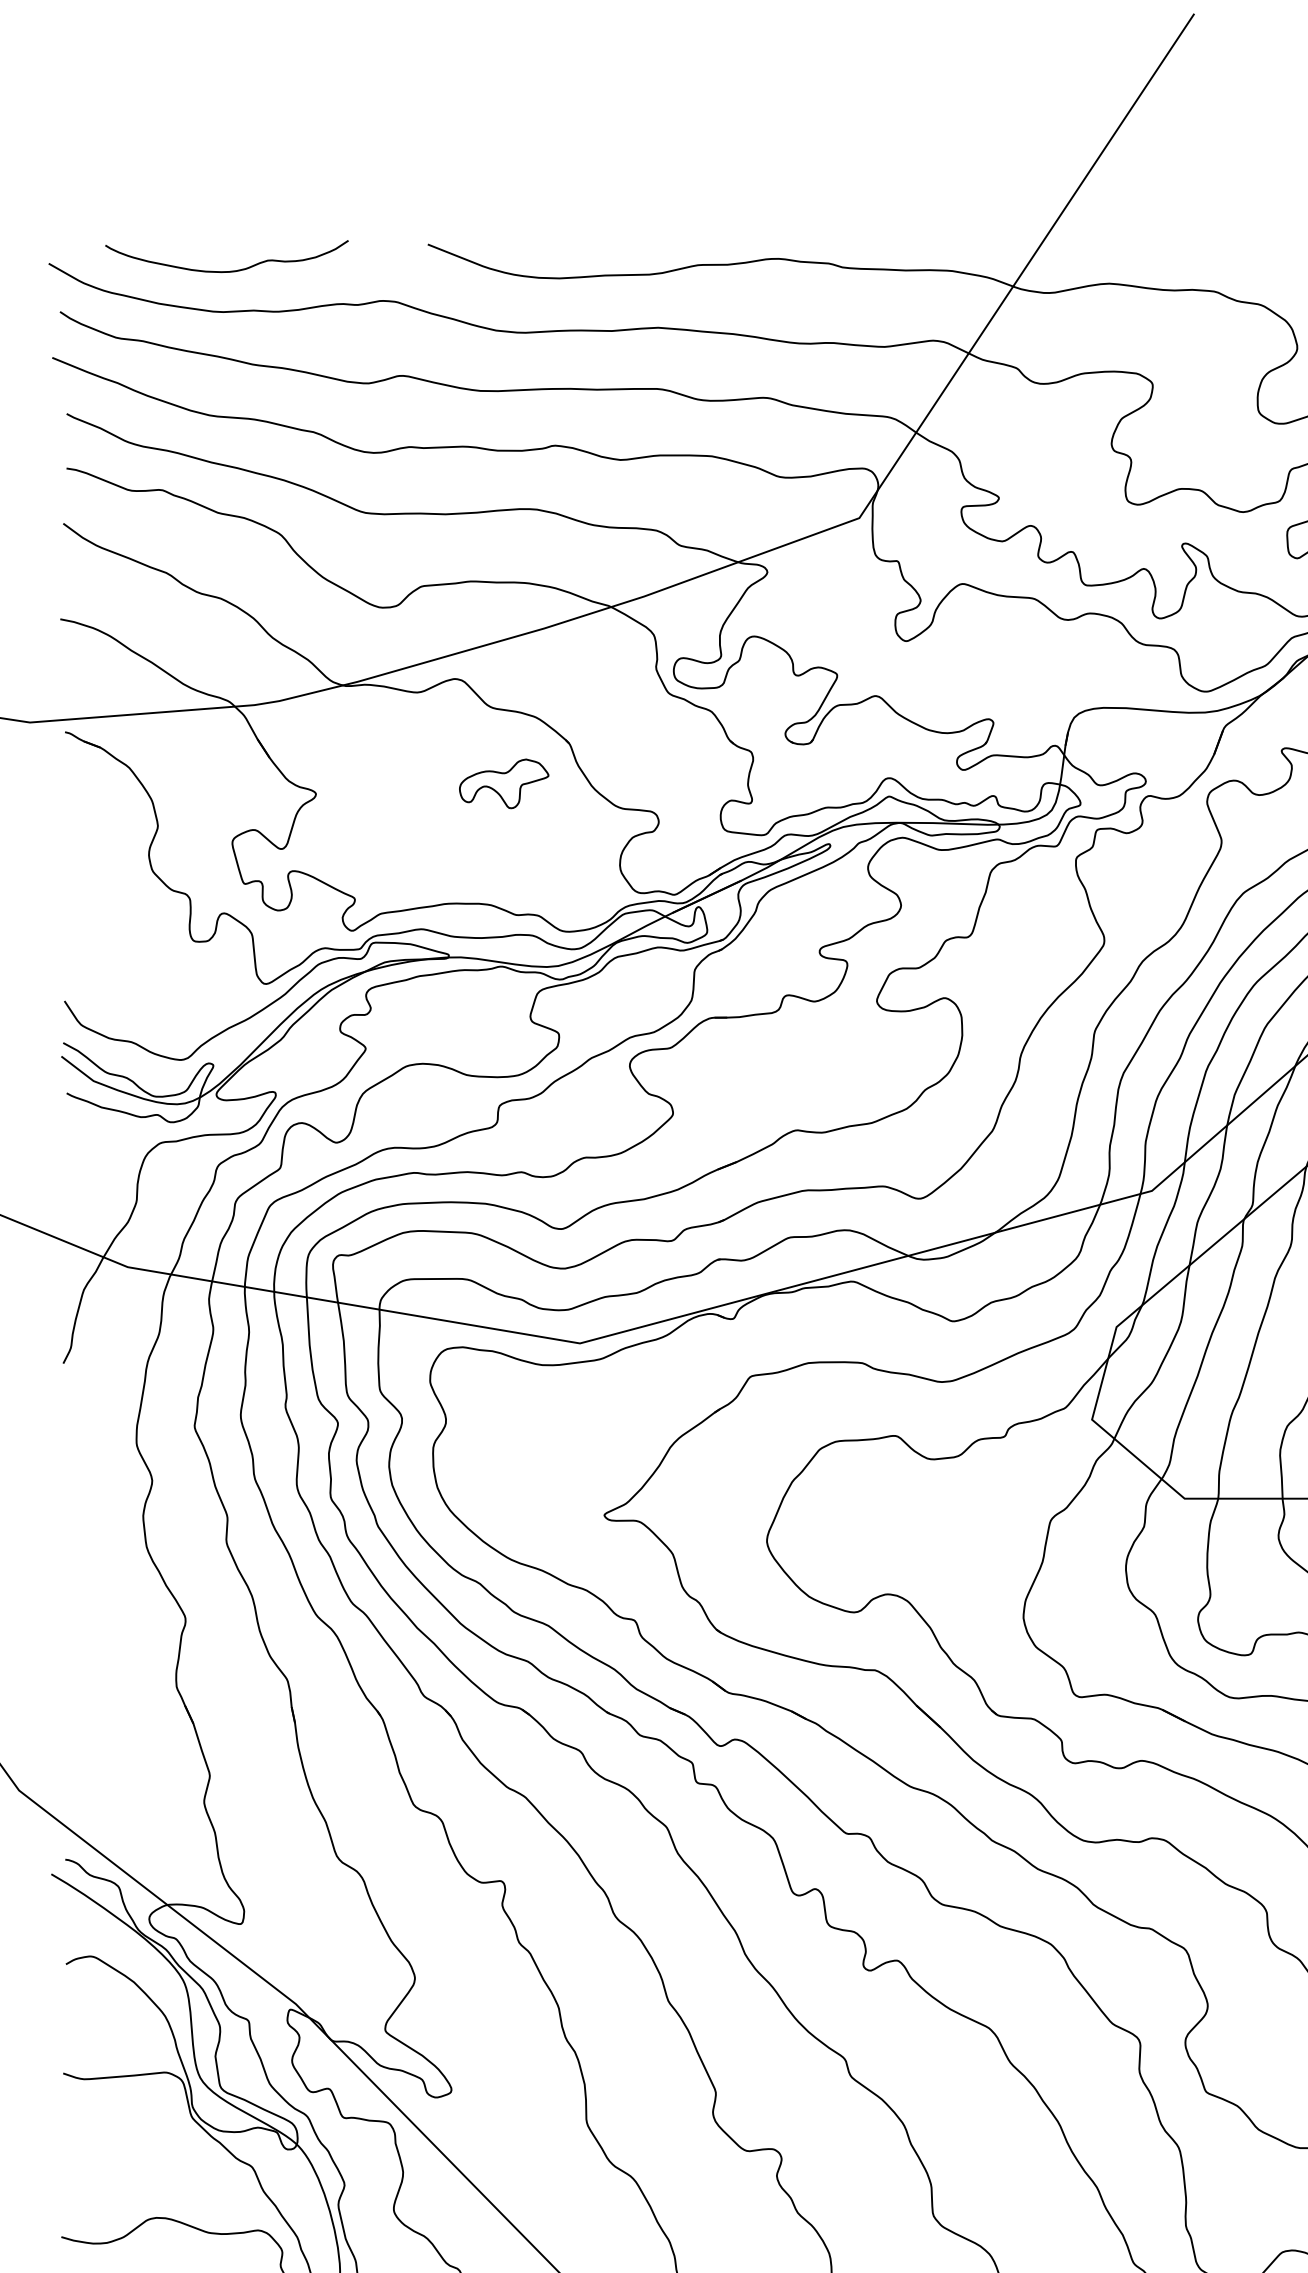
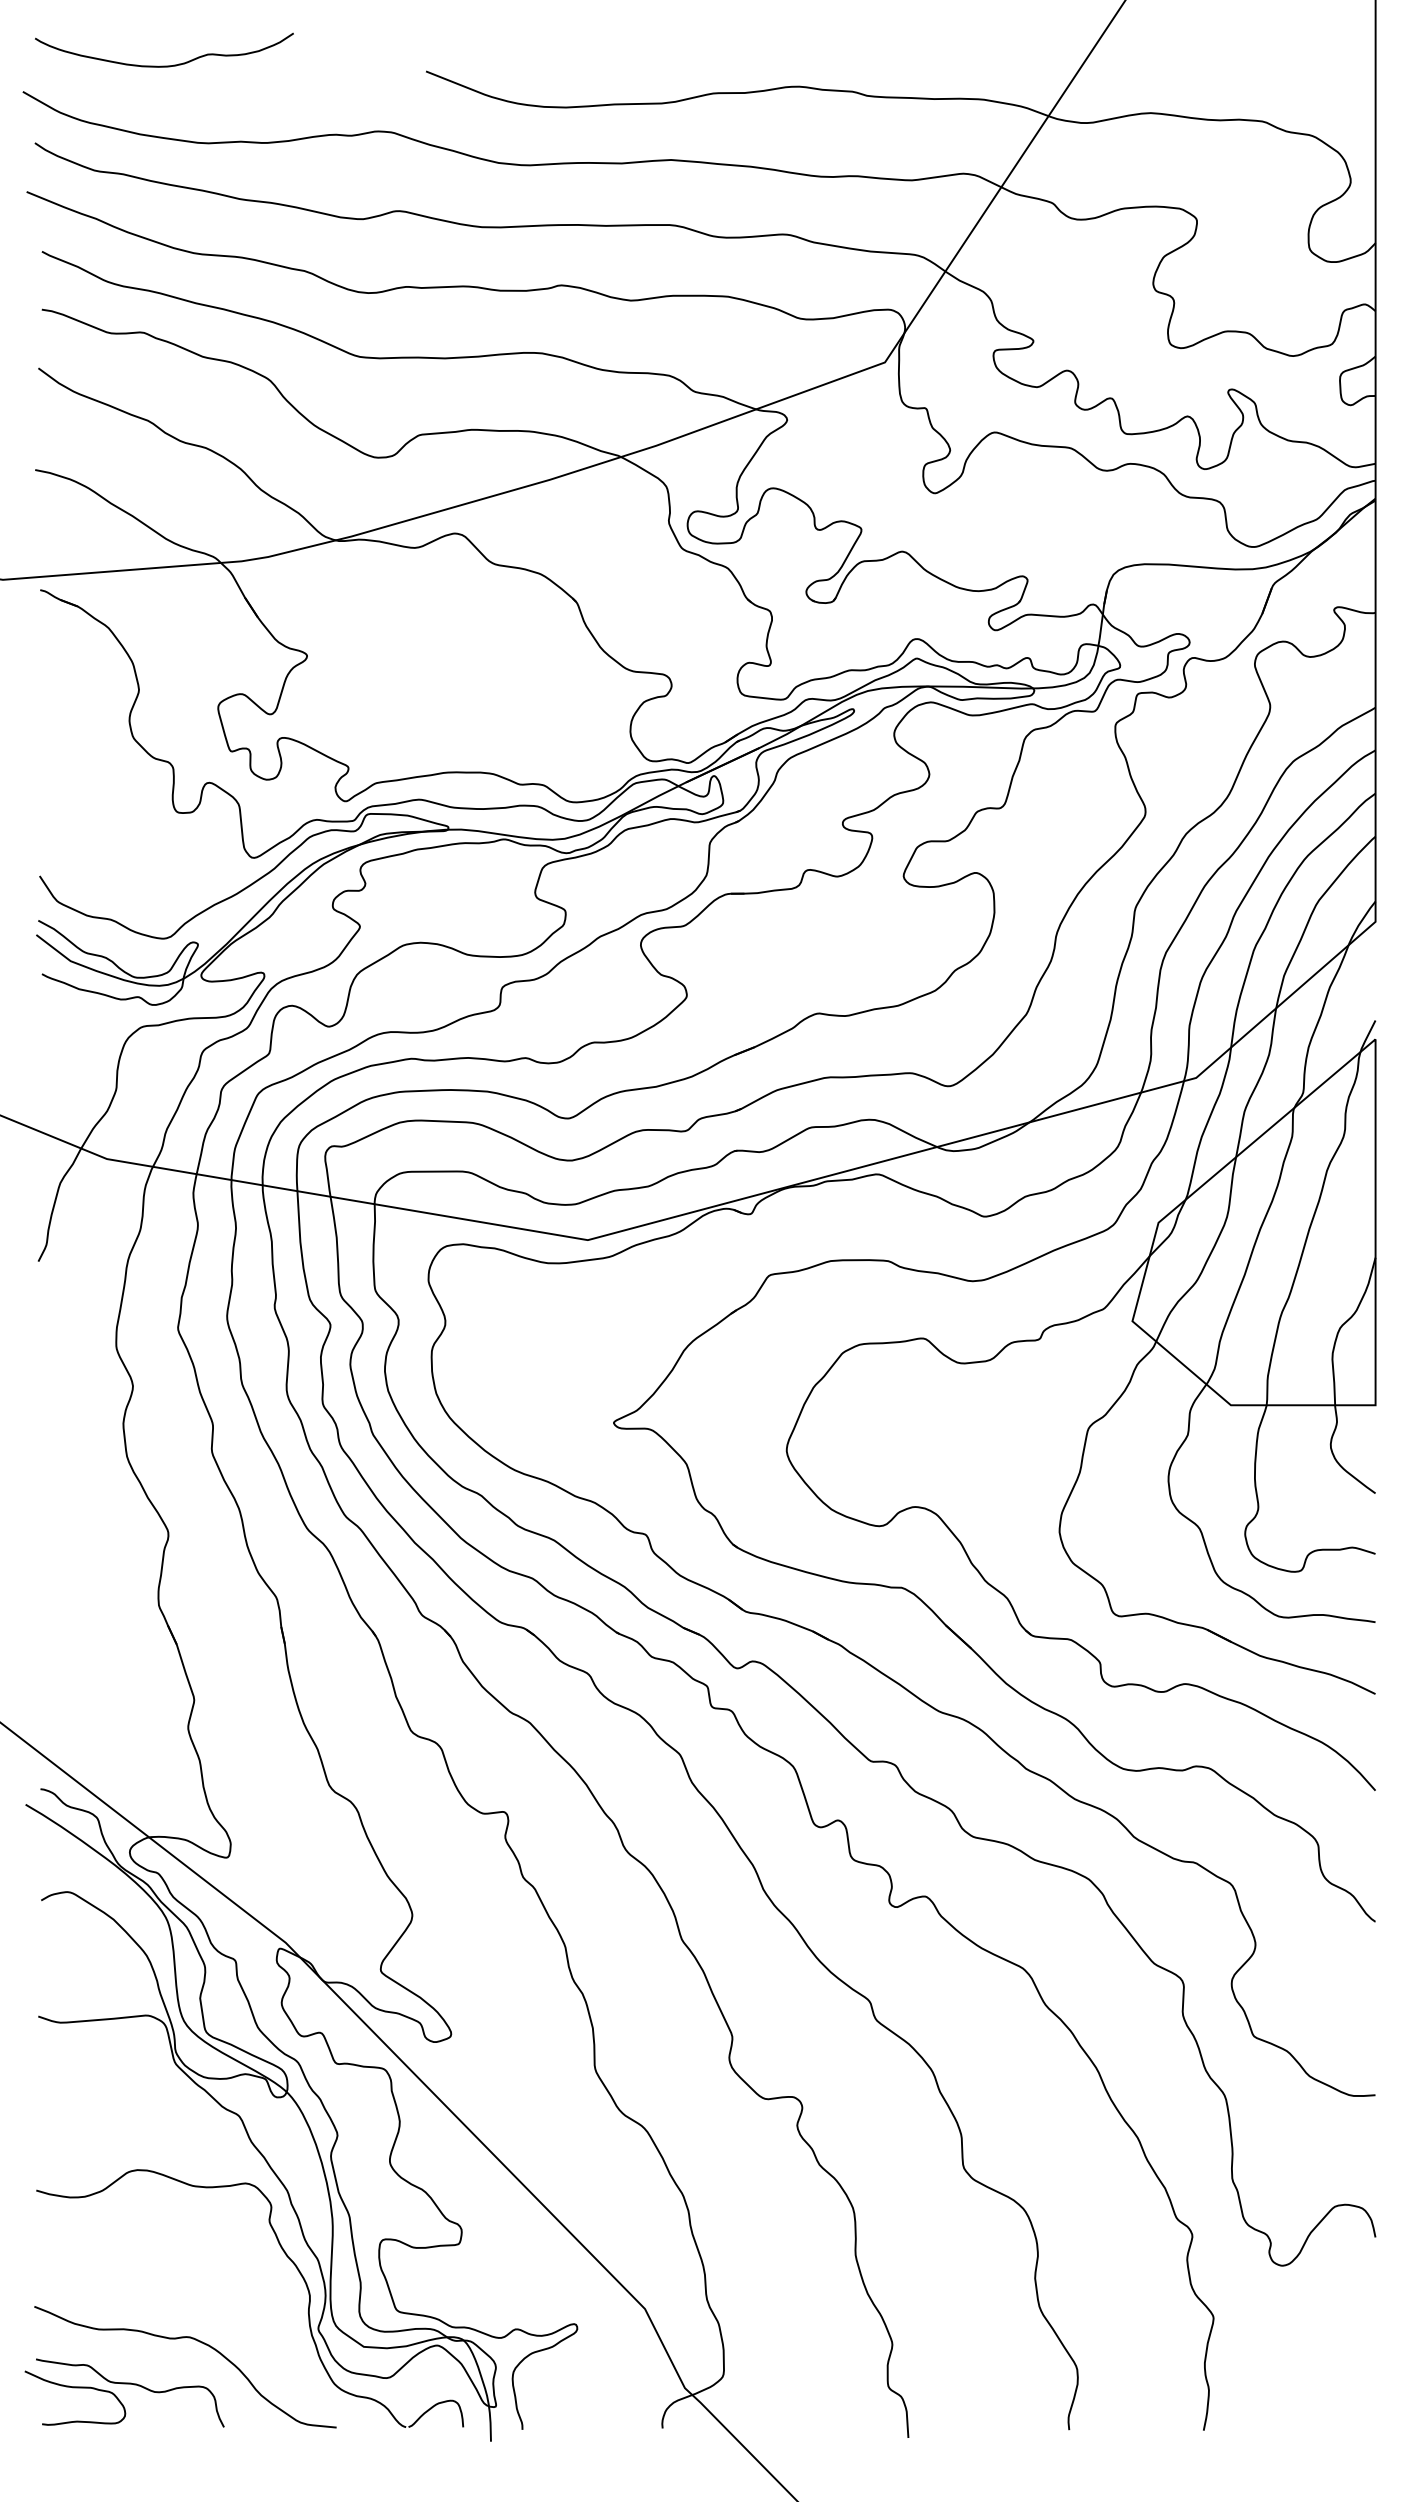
curve: (227, 270) -> (164, 65), moved
part: (504, 783) -> (507, 644), removed

